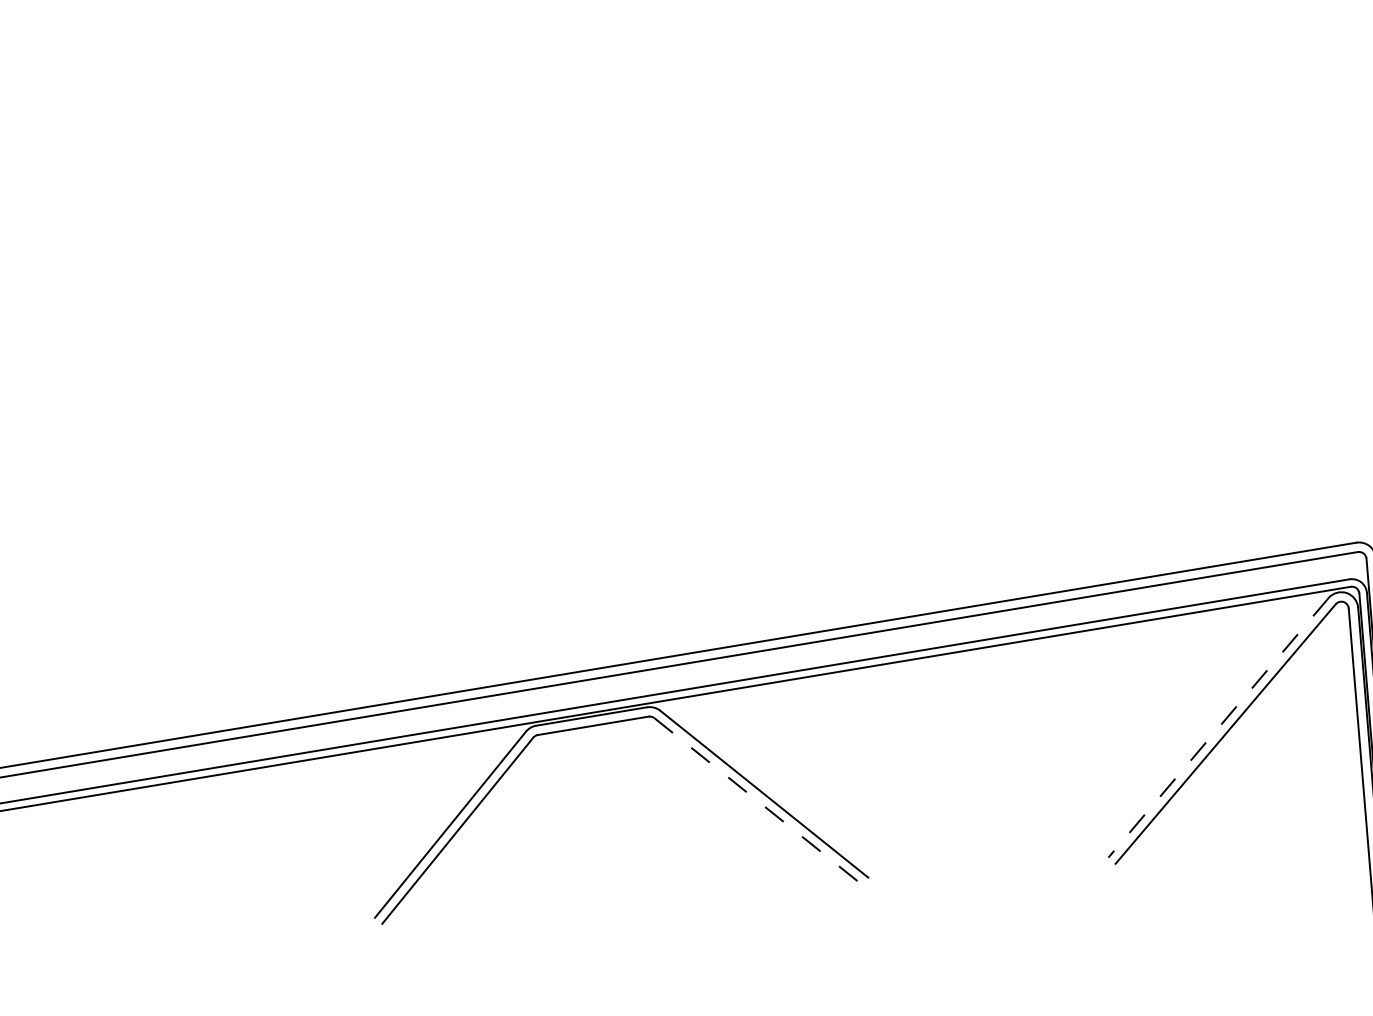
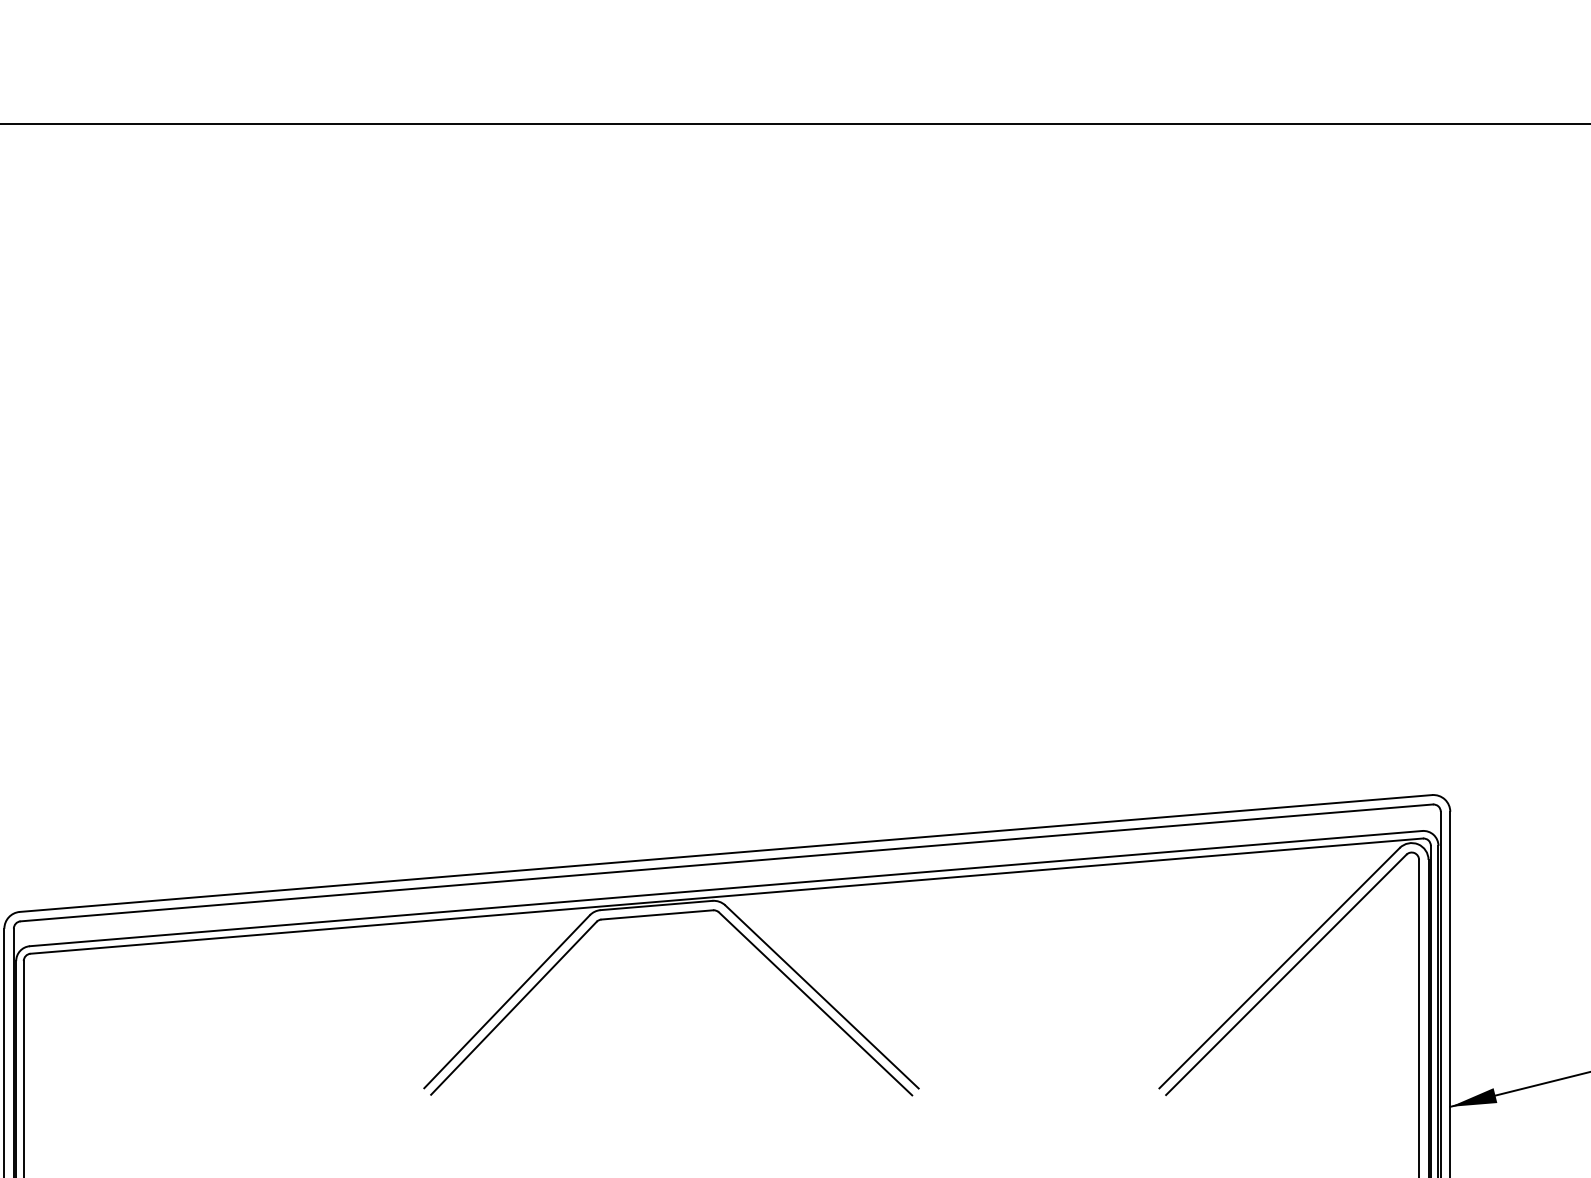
line: (1218, 728) -> (1279, 968), dashed -> solid
line: (758, 802) -> (815, 1004), dashed -> solid

